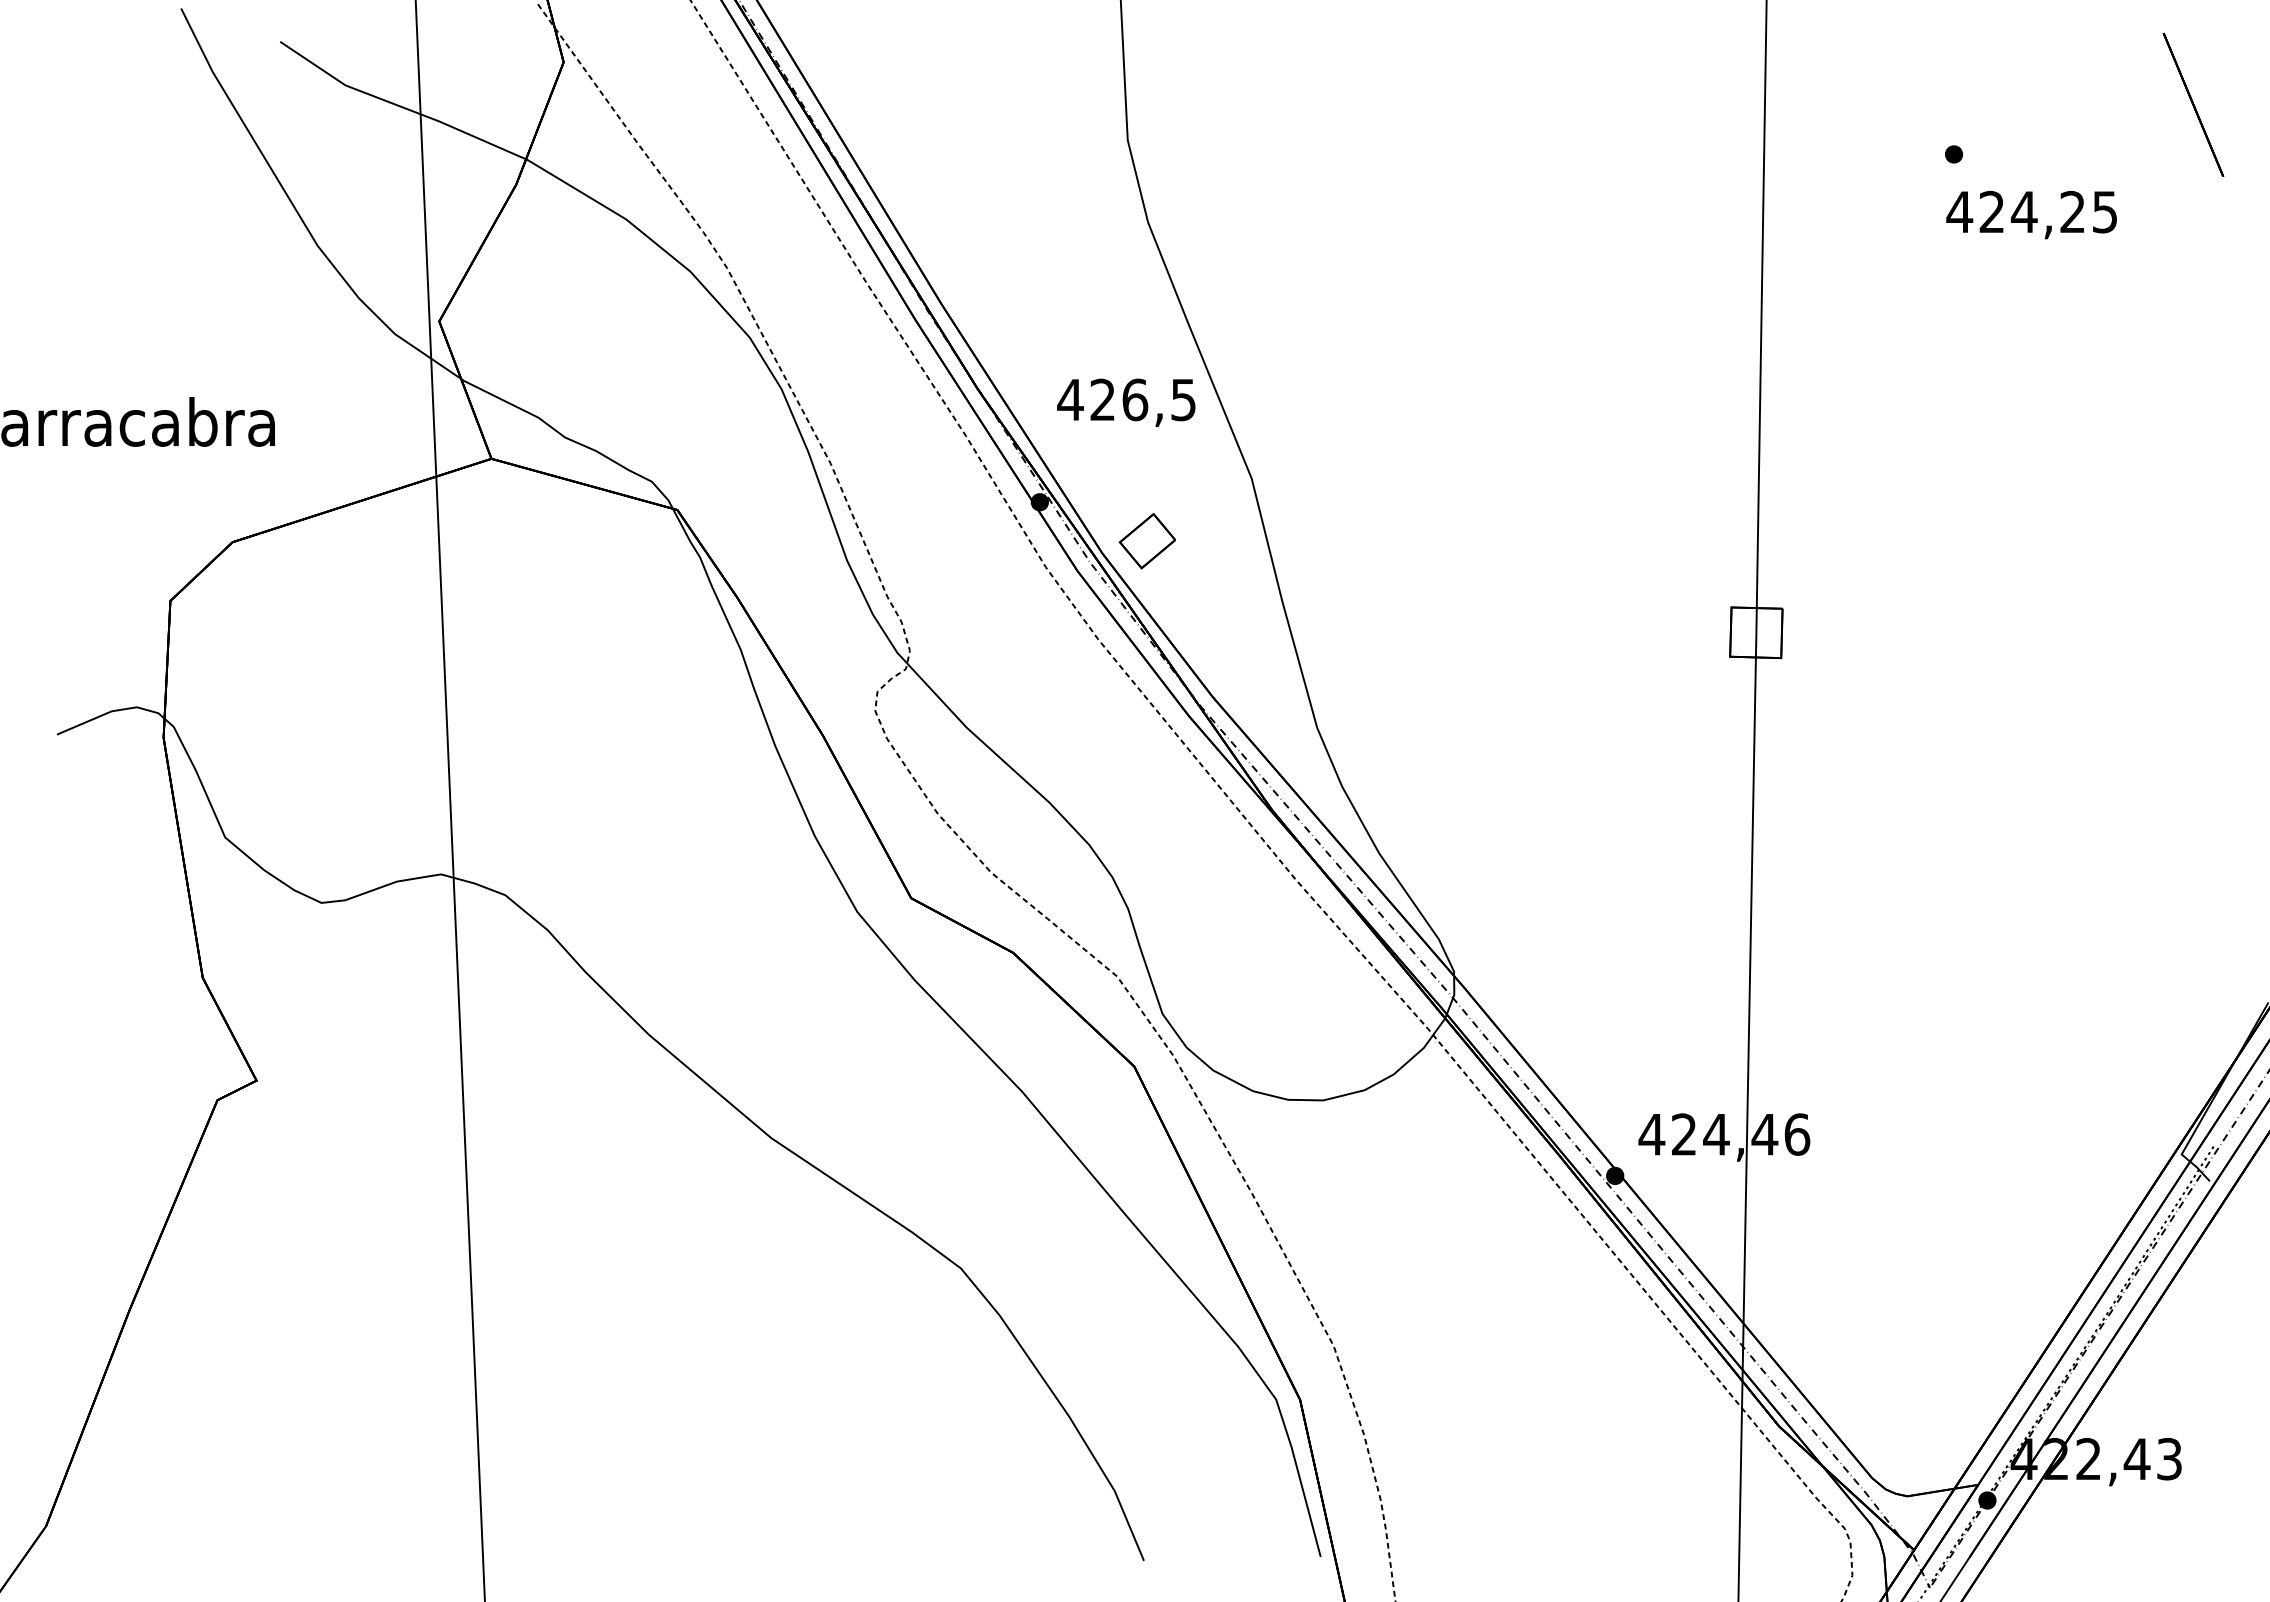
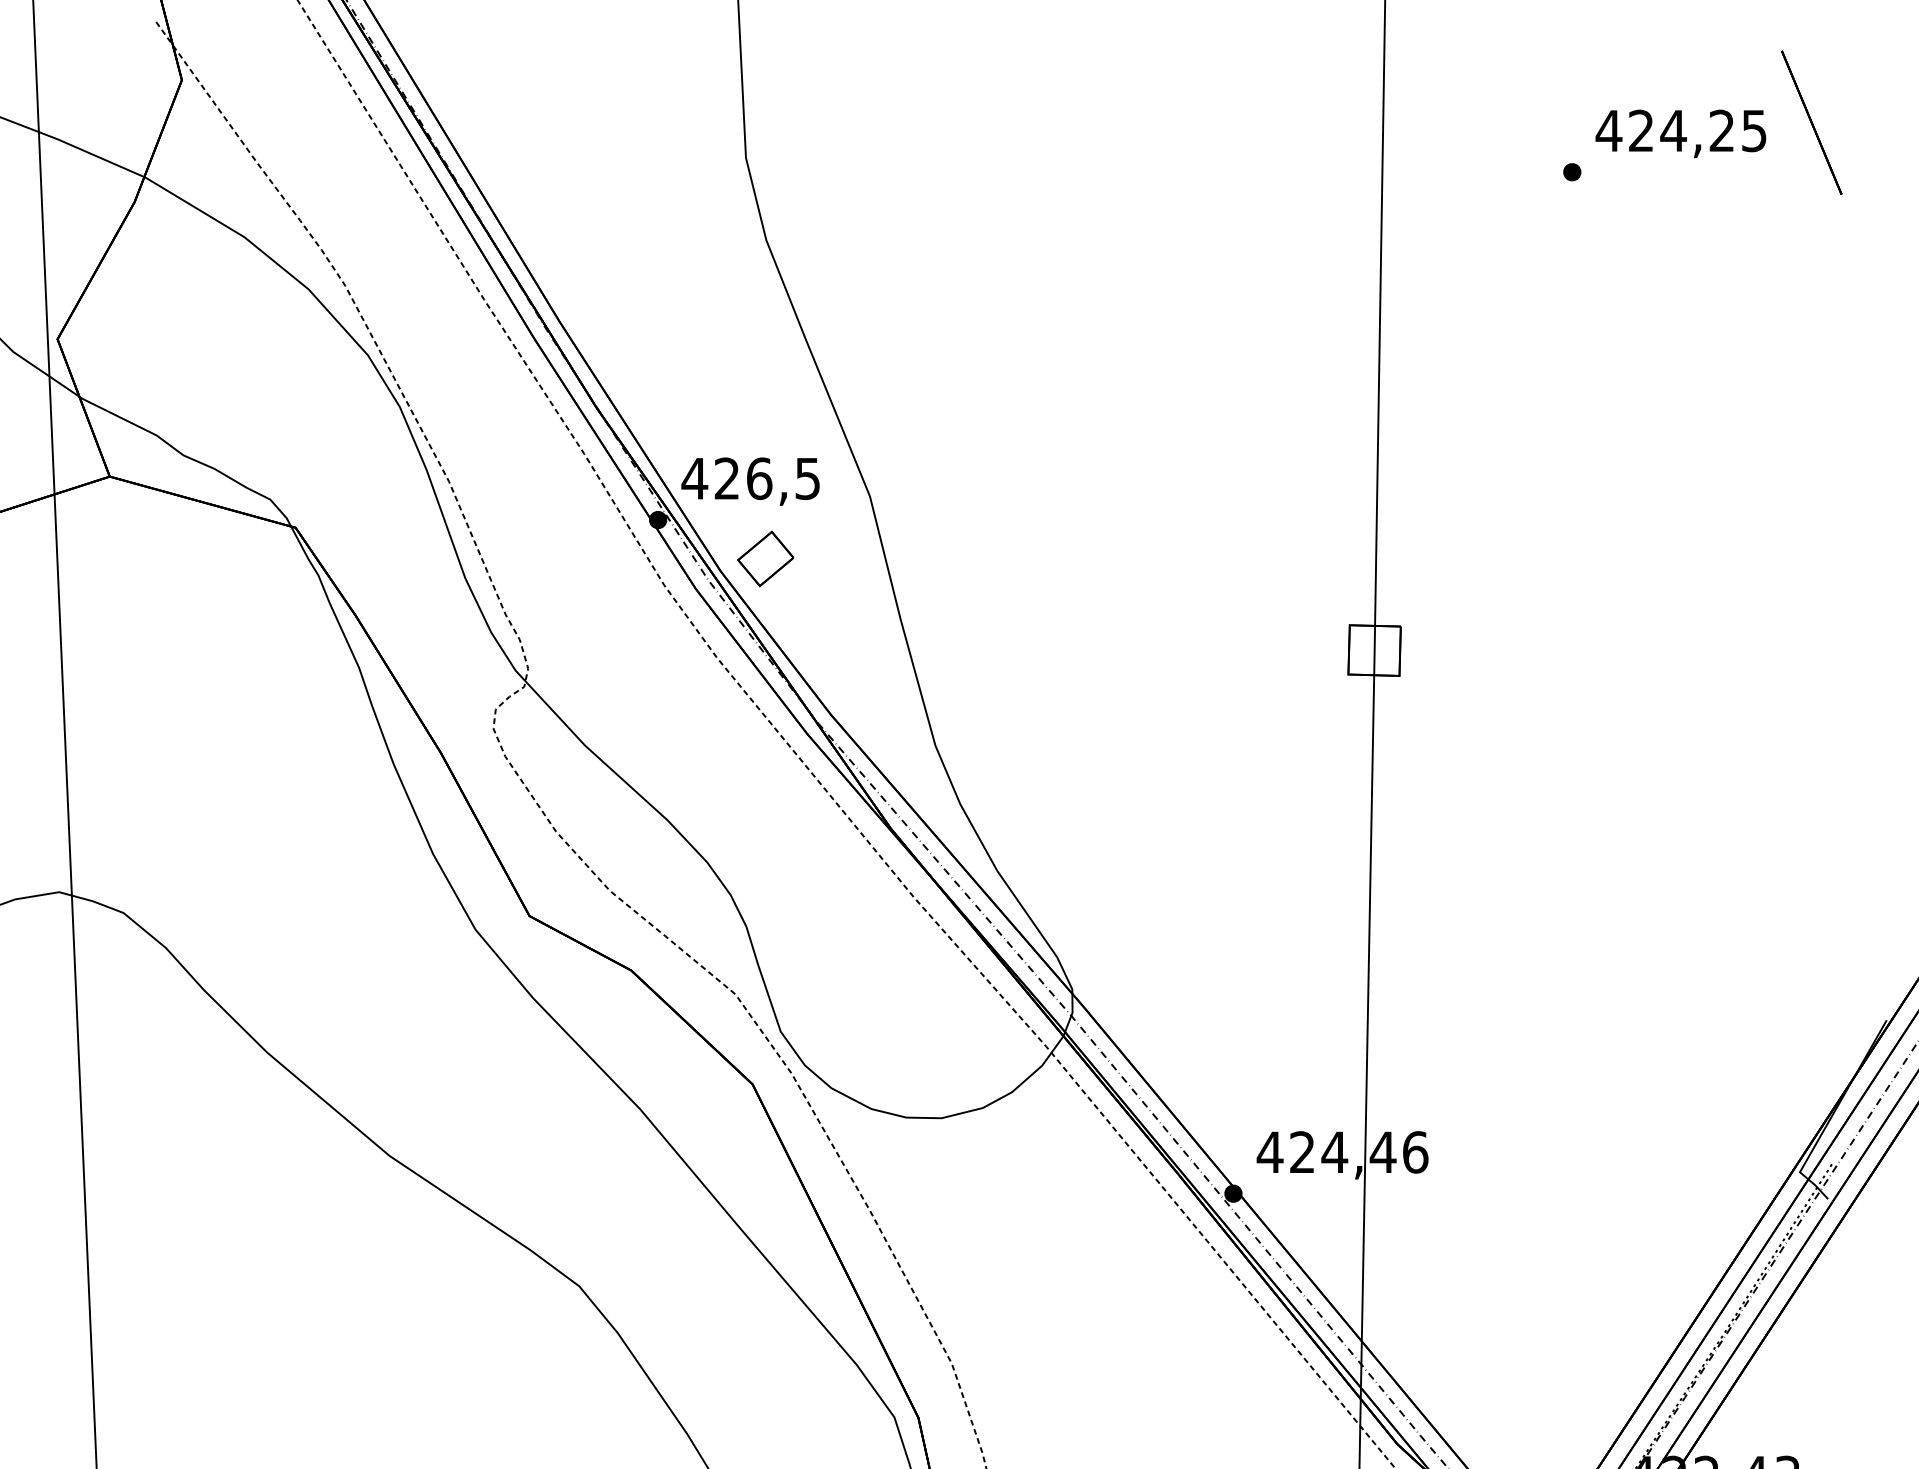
text: (2031, 214) -> (1680, 133), moved
text: (1126, 402) -> (750, 481), moved

